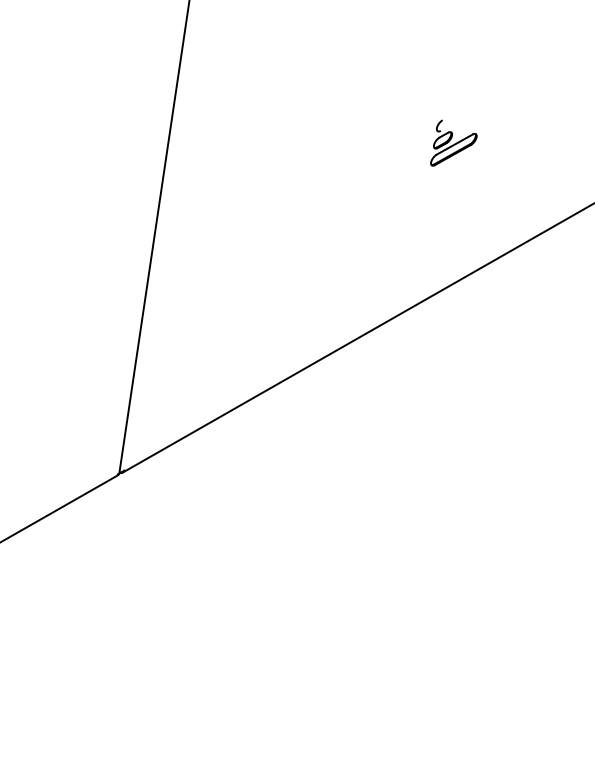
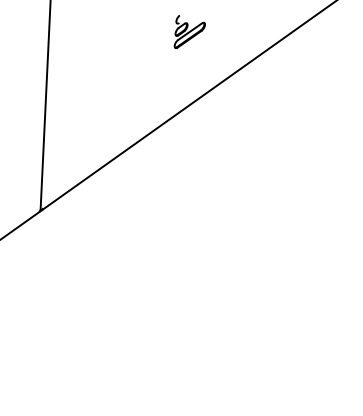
part: (453, 143) -> (189, 31), size x1.43

